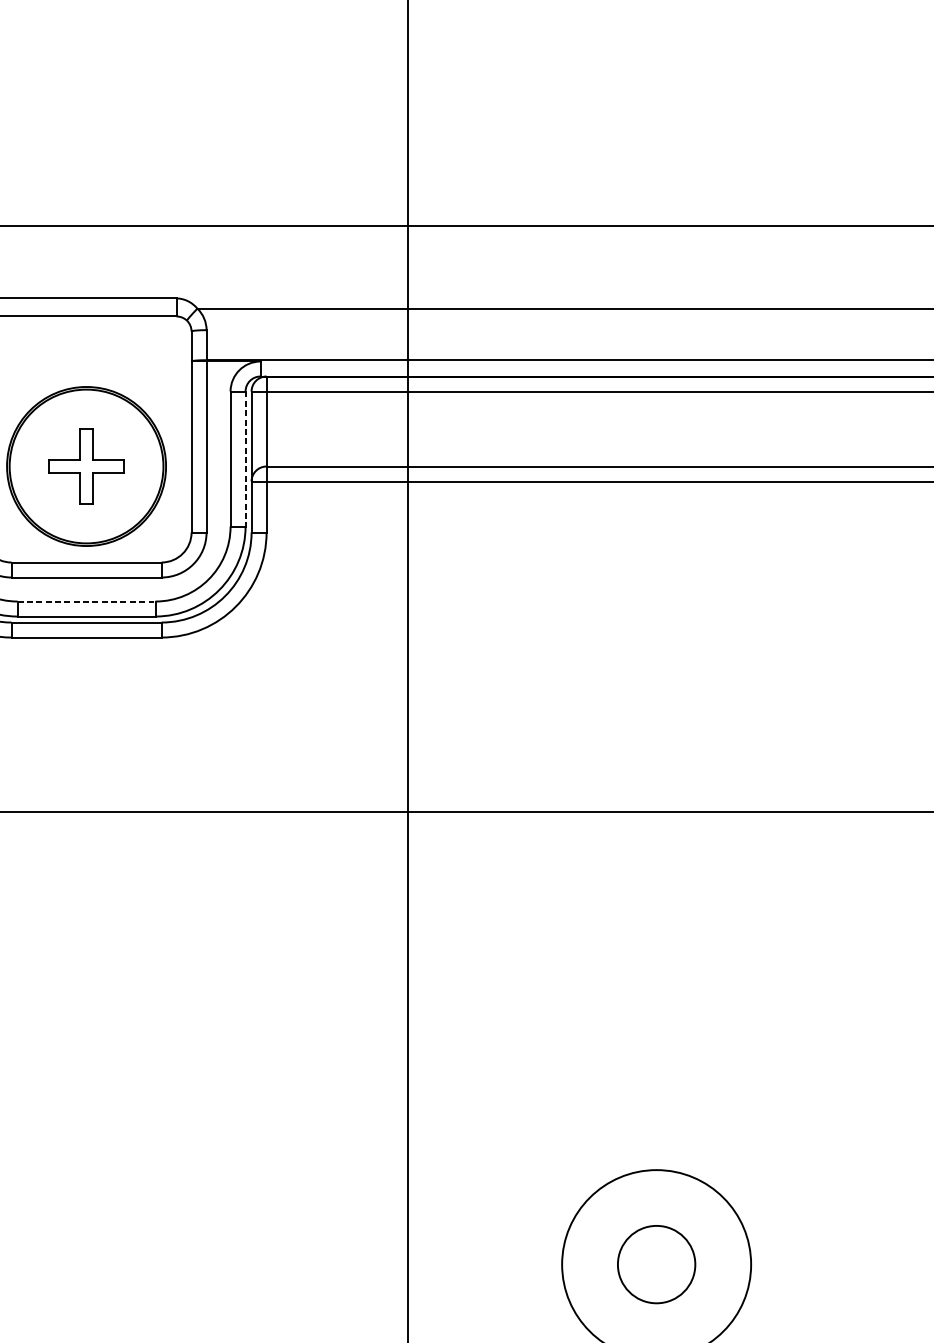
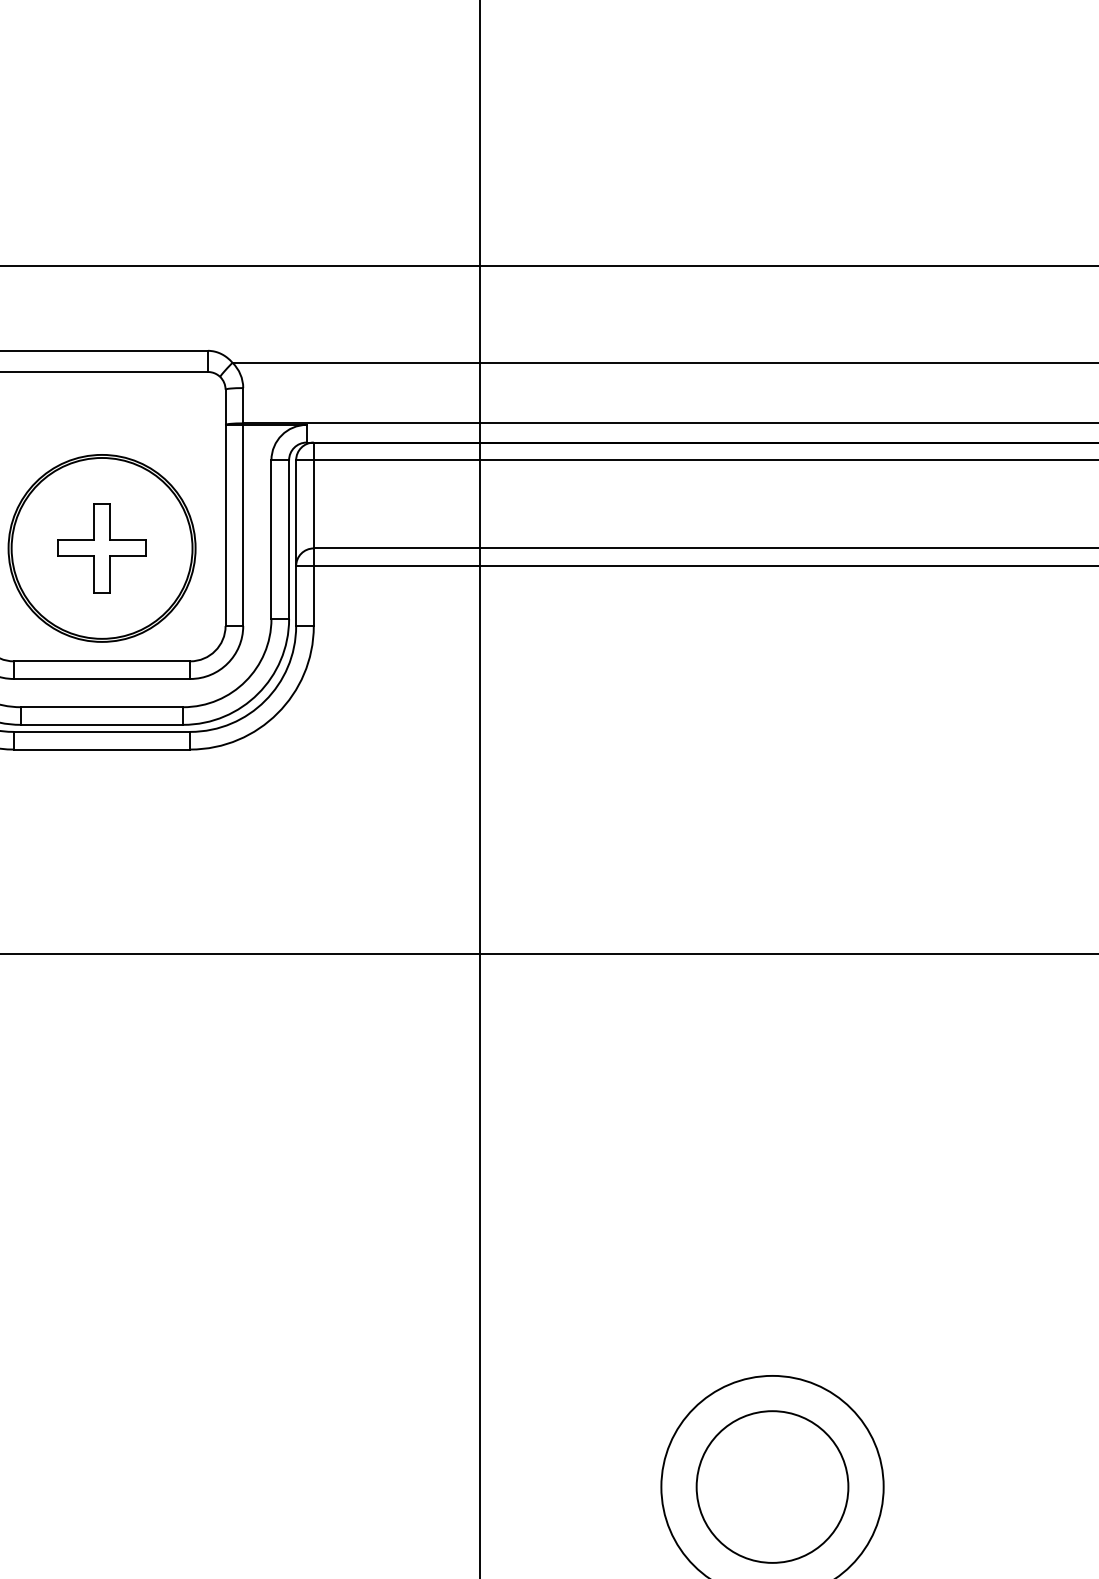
line: (245, 459) -> (289, 540), dashed -> solid
line: (86, 601) -> (102, 707), dashed -> solid
circle: (656, 1264) -> (772, 1486), size x1.67

